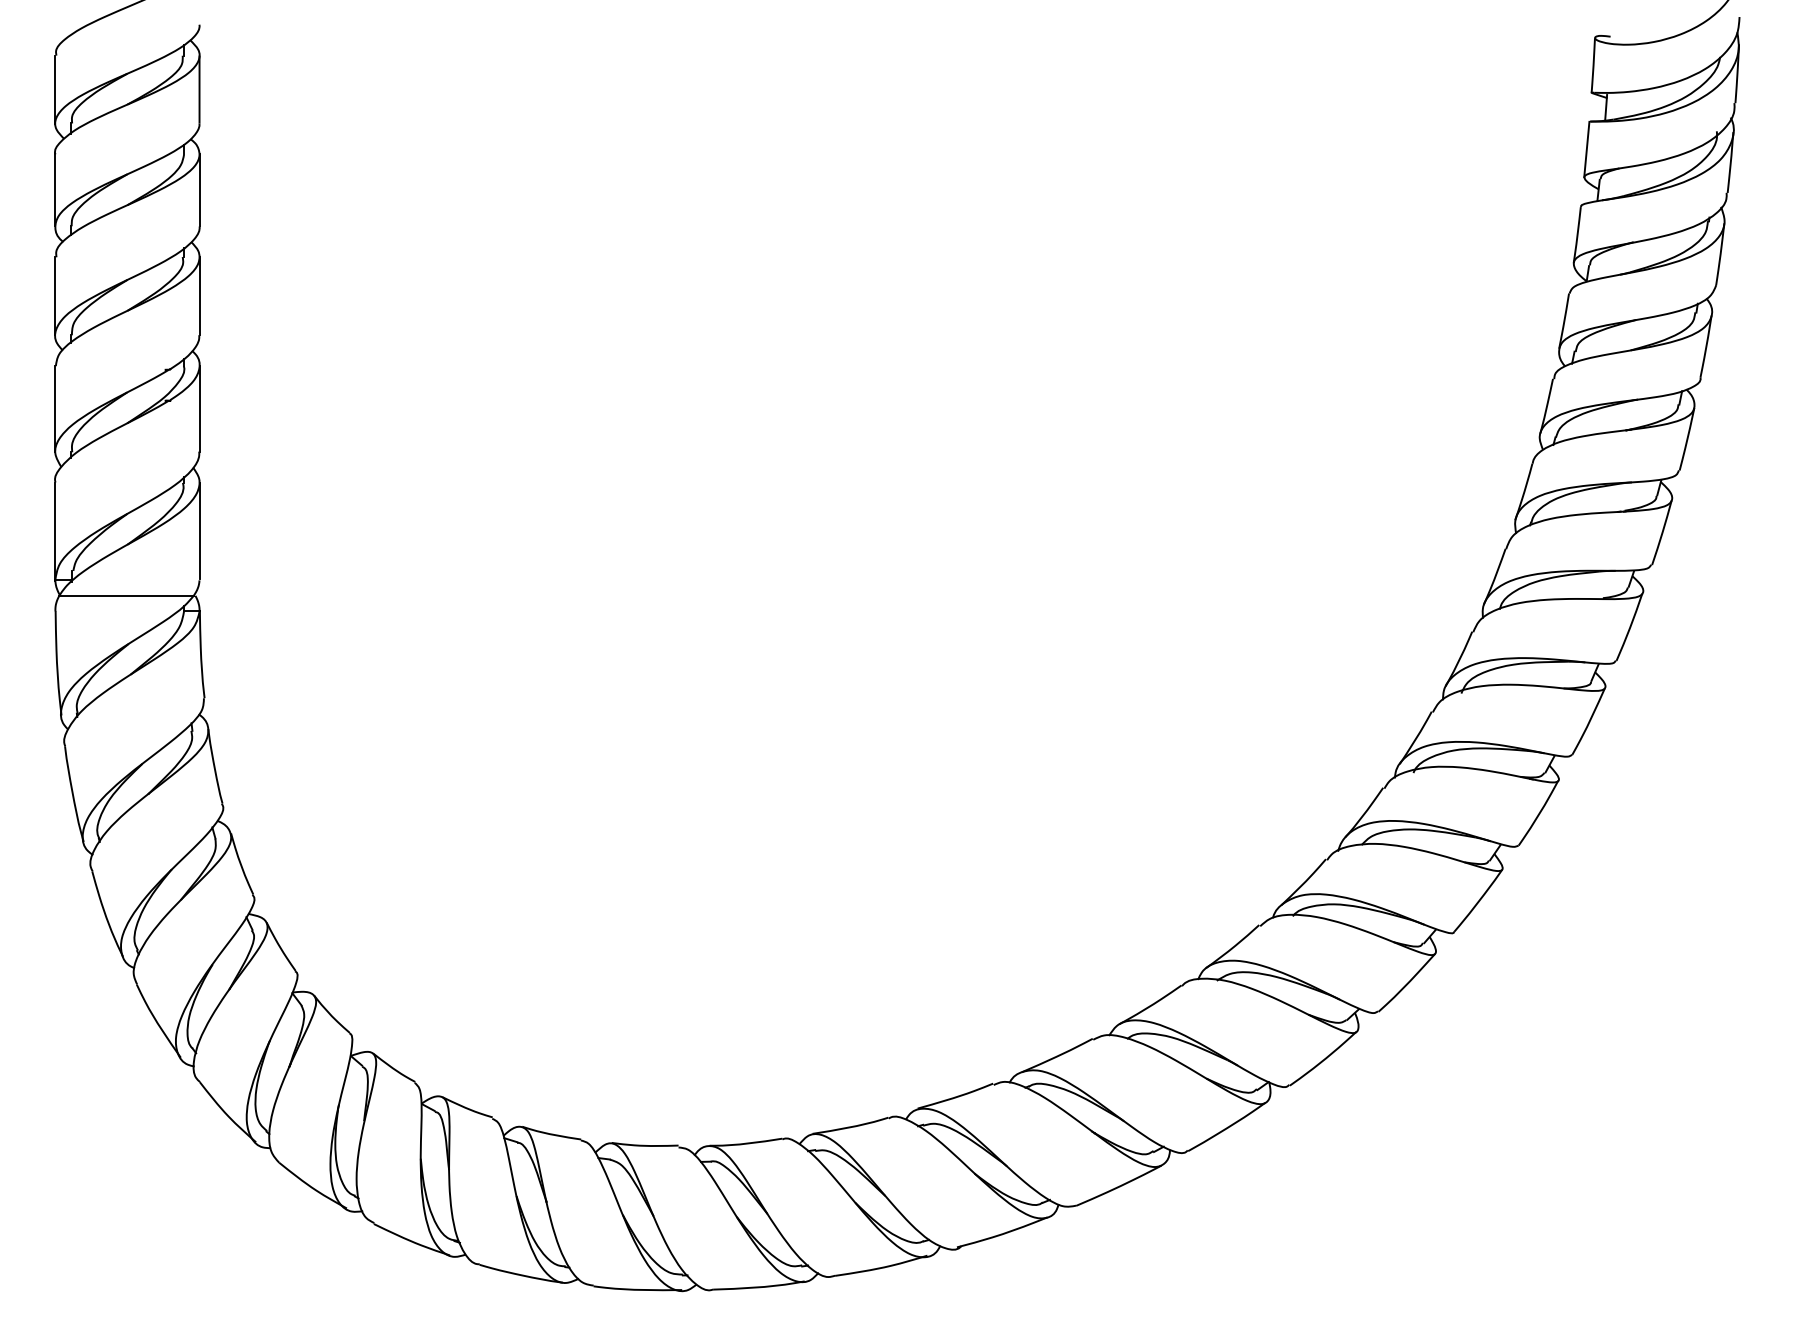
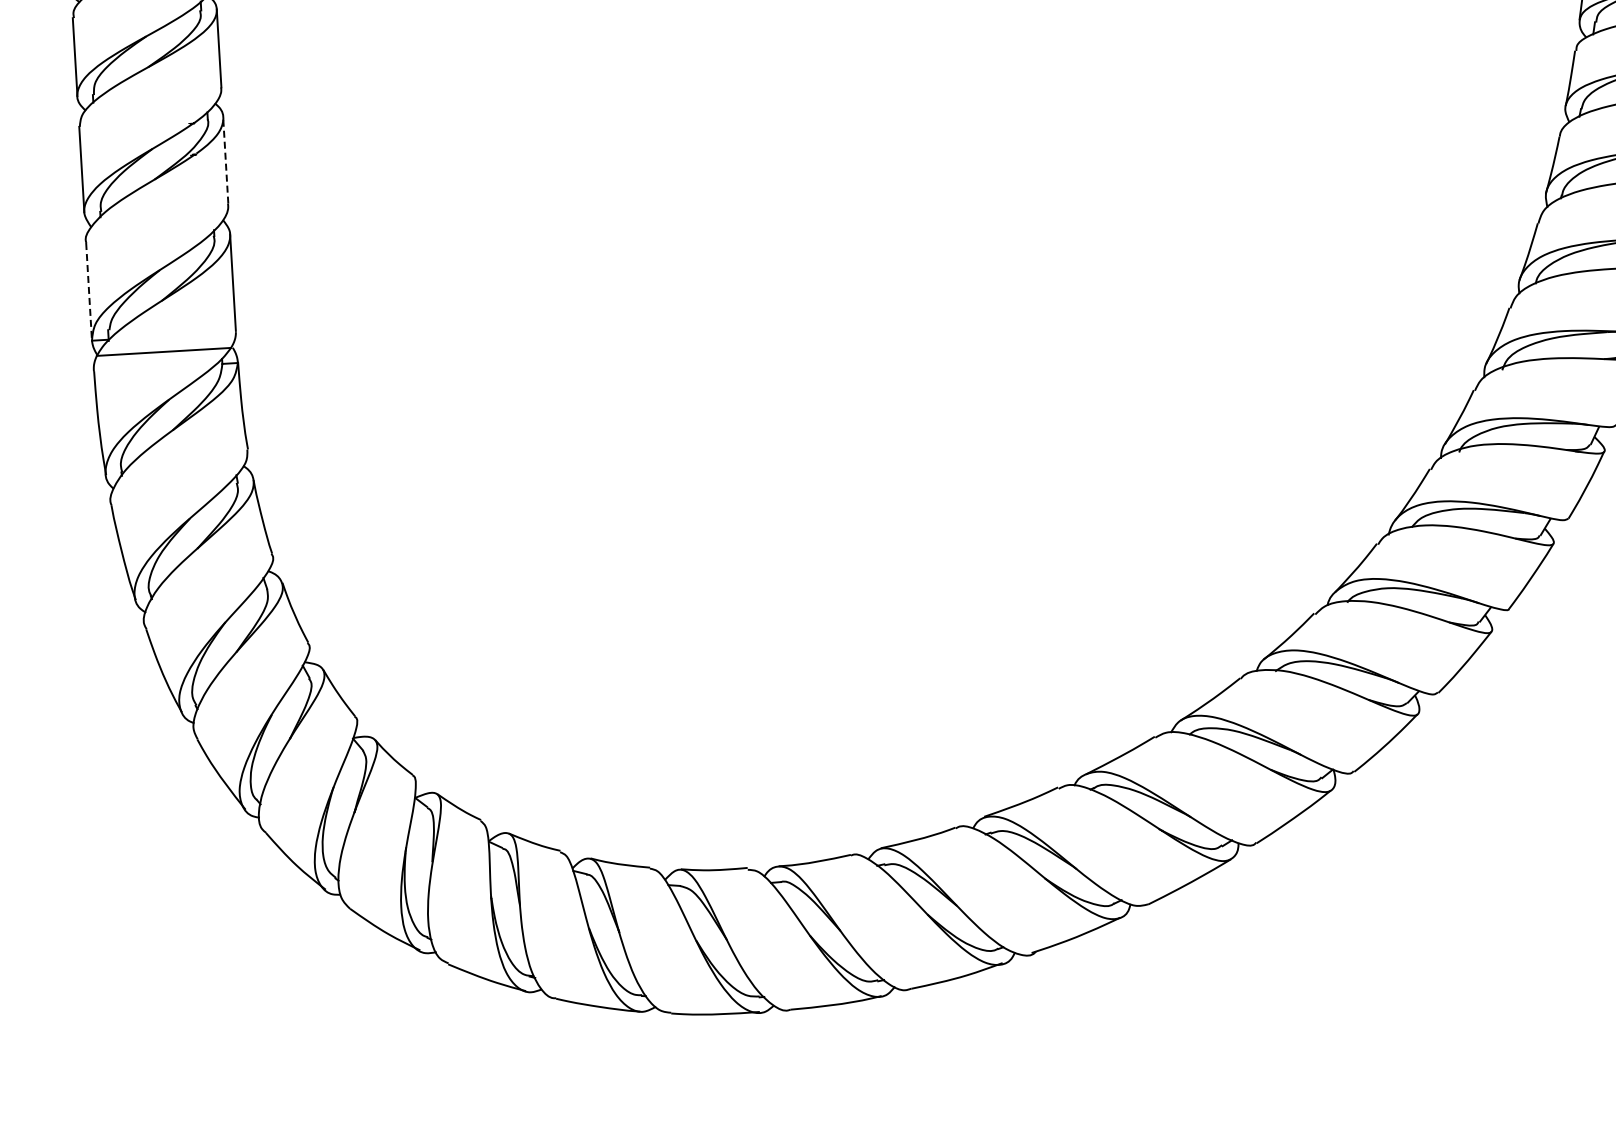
line: (199, 408) -> (225, 160), solid -> dashed
line: (55, 532) -> (89, 292), solid -> dashed

